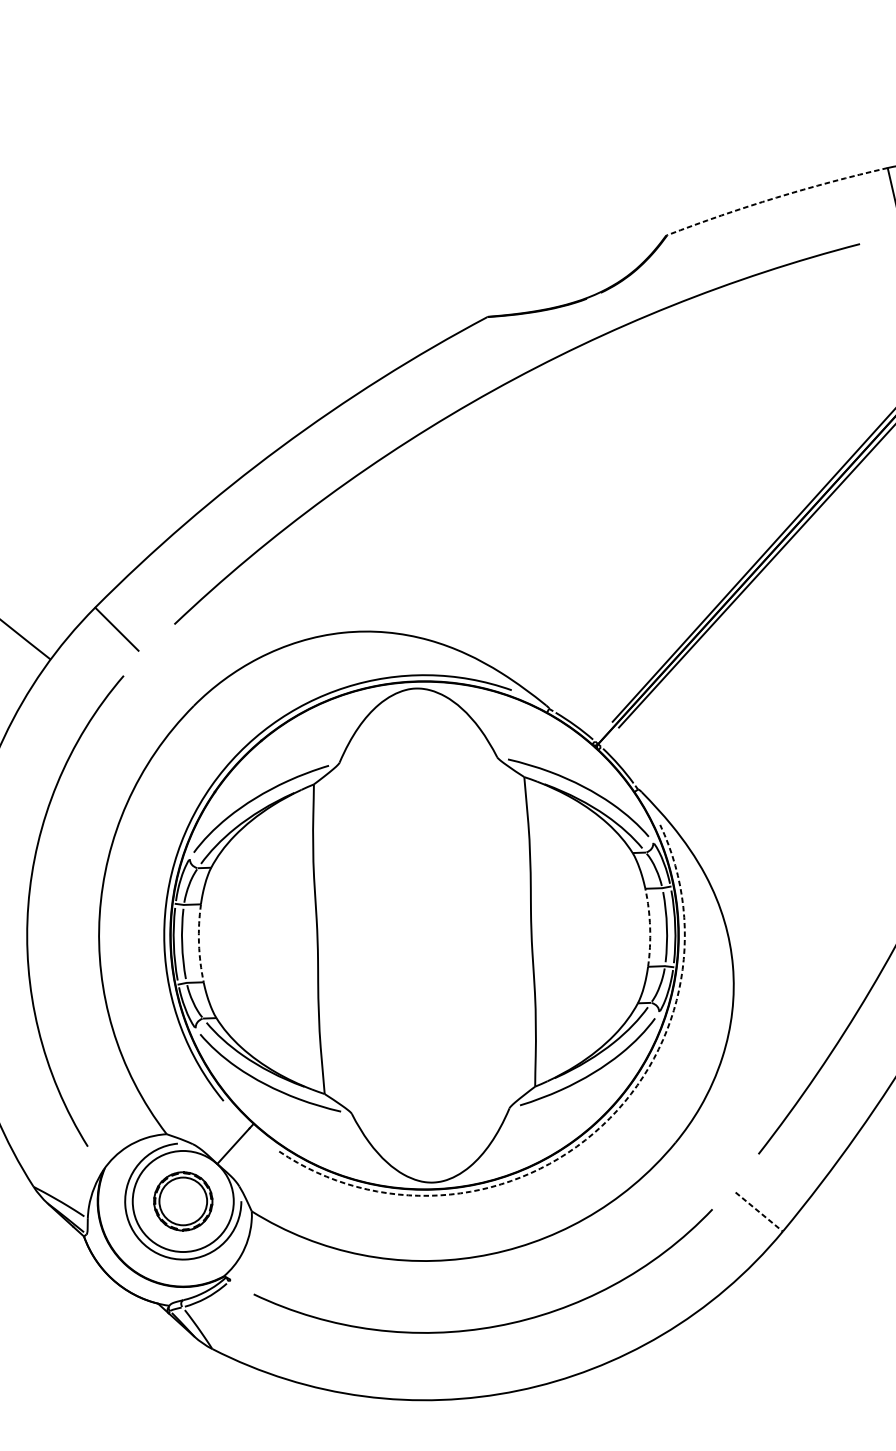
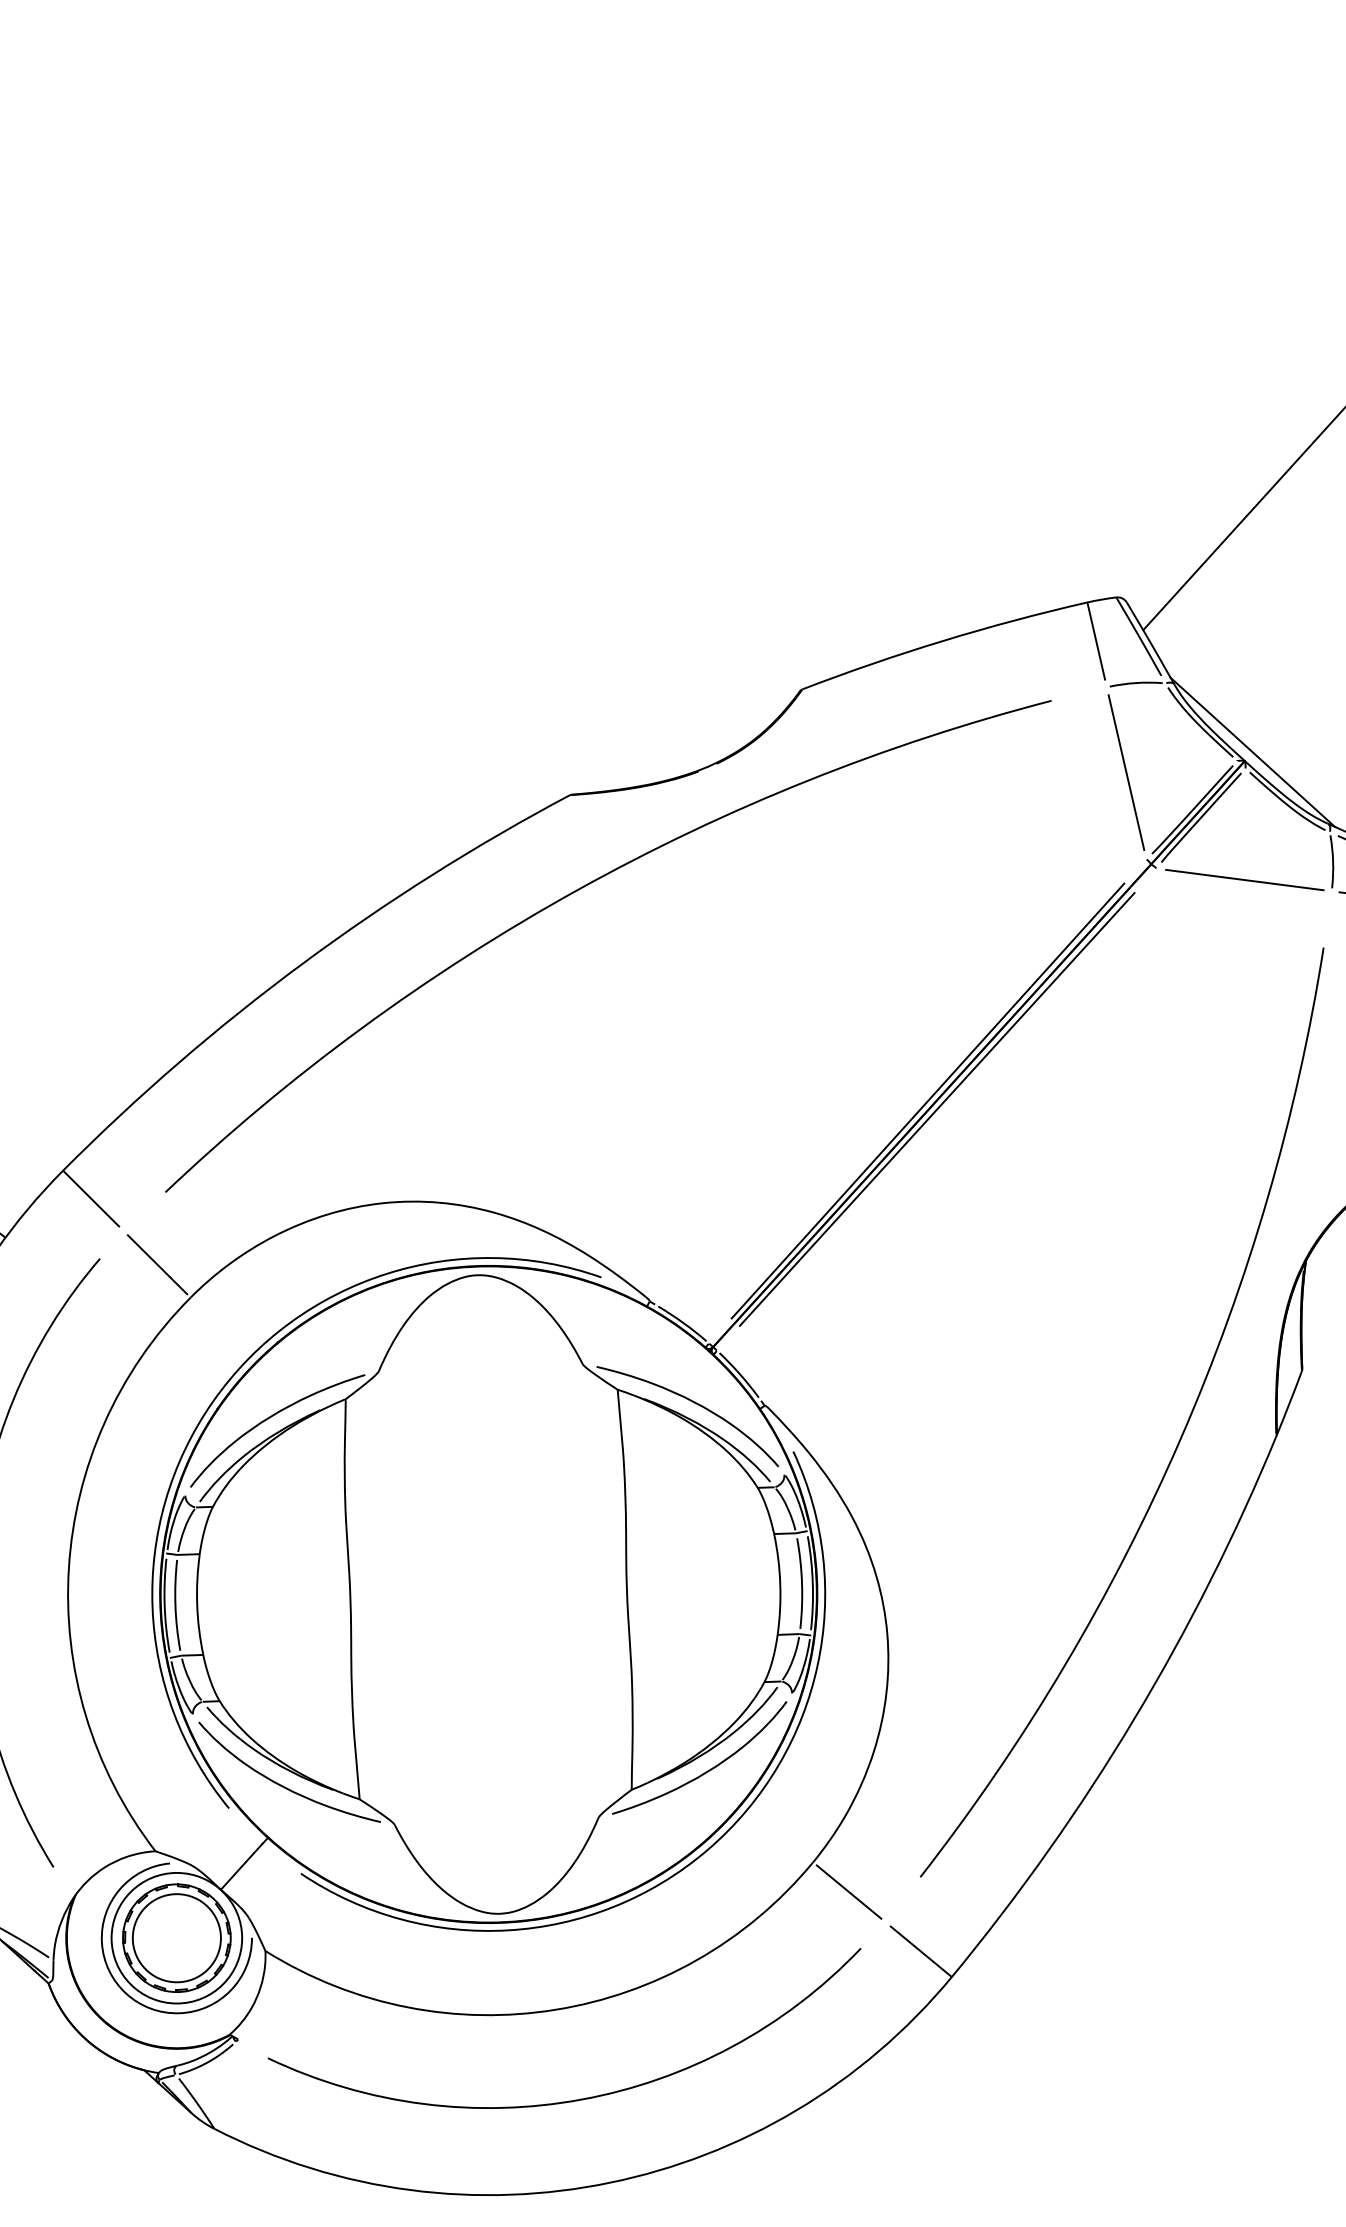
arc: (776, 197) -> (943, 640), dashed -> solid
line: (168, 680) -> (157, 1264), added
arc: (650, 927) -> (780, 1584), dashed -> solid
arc: (199, 943) -> (197, 1604), dashed -> solid
arc: (593, 1132) -> (707, 1849), dashed -> solid
line: (702, 1165) -> (848, 1891), added
part: (182, 1200) -> (176, 1937), size x1.43
line: (759, 1212) -> (921, 1952), dashed -> solid

